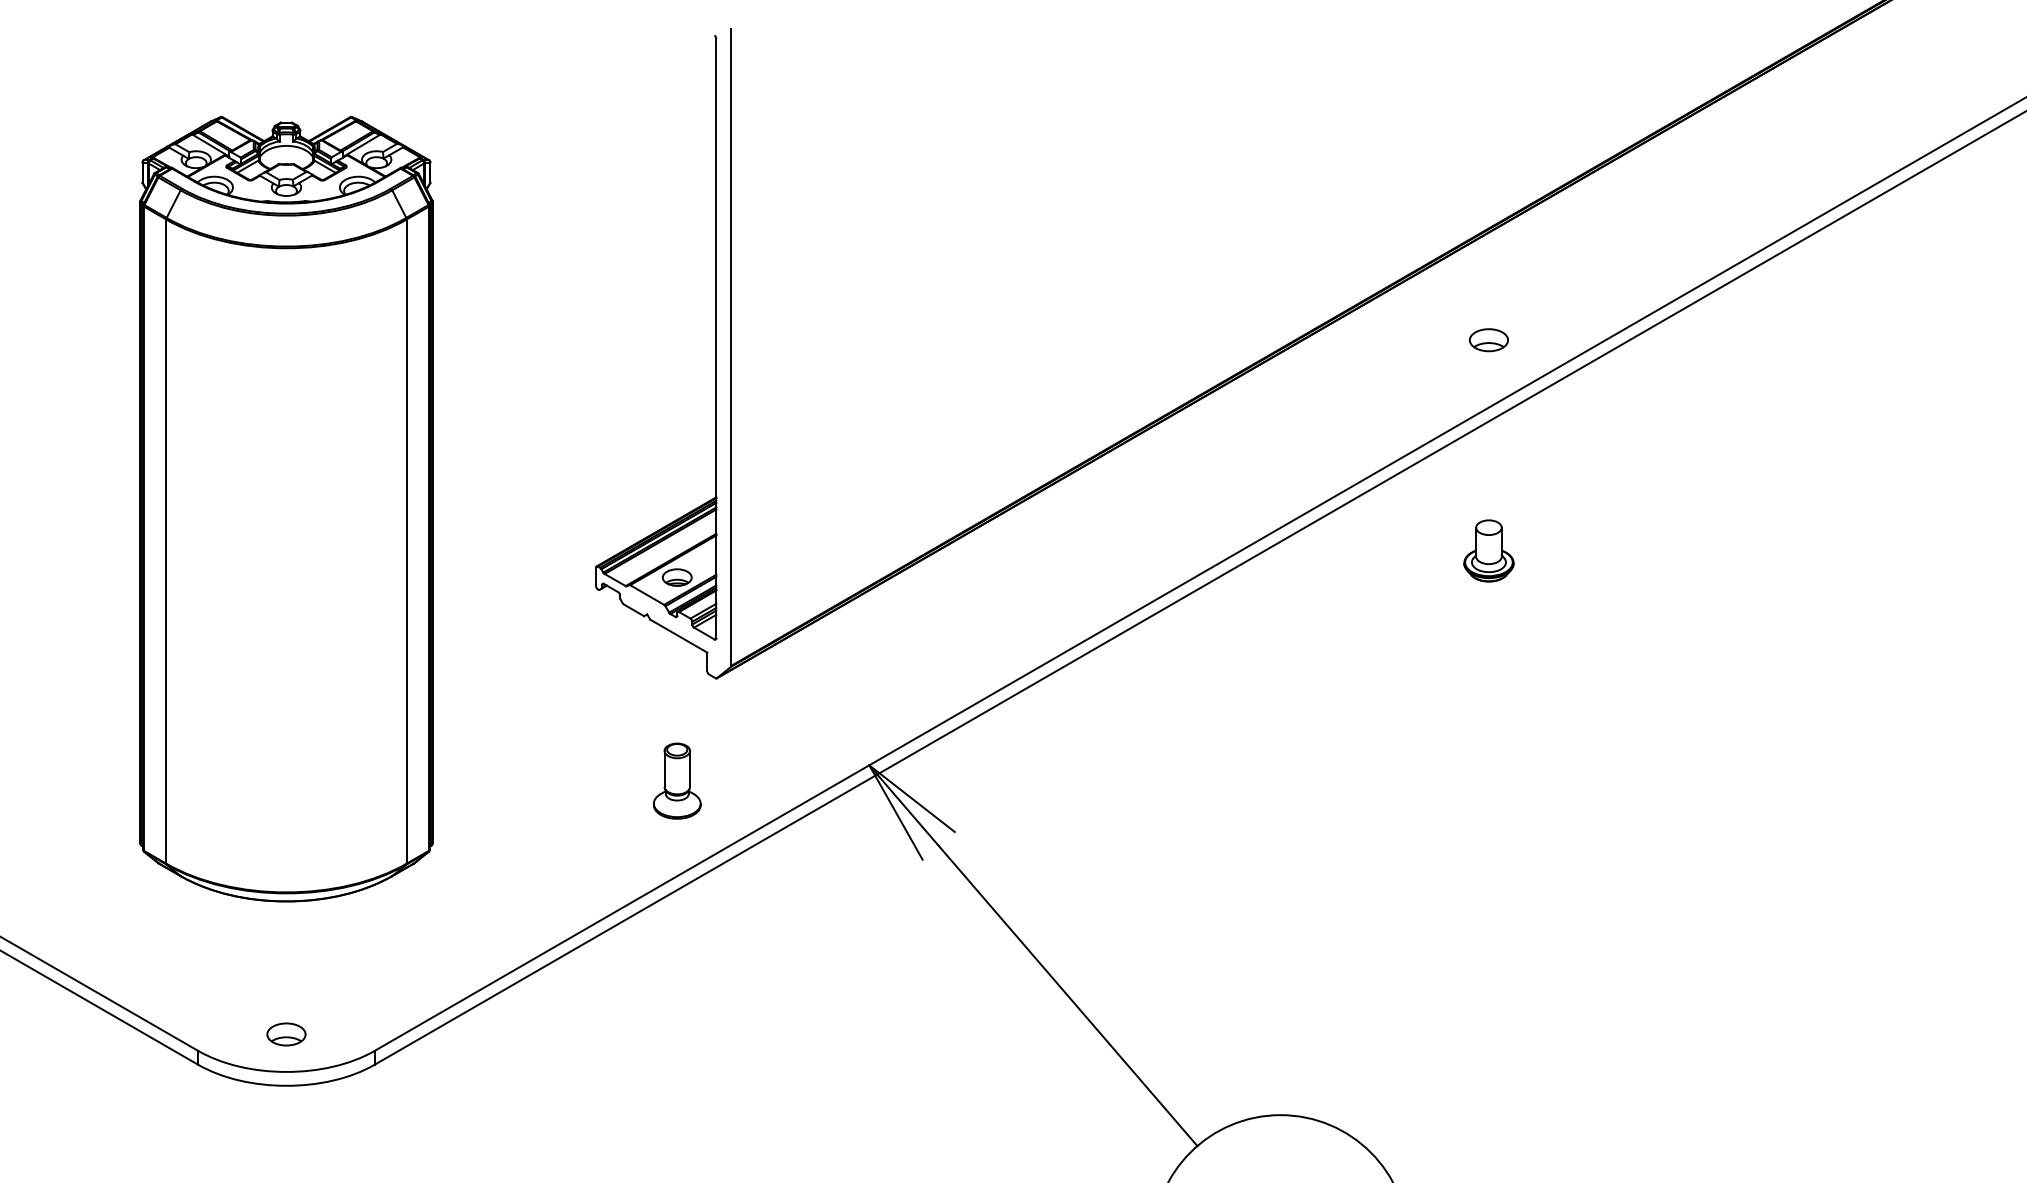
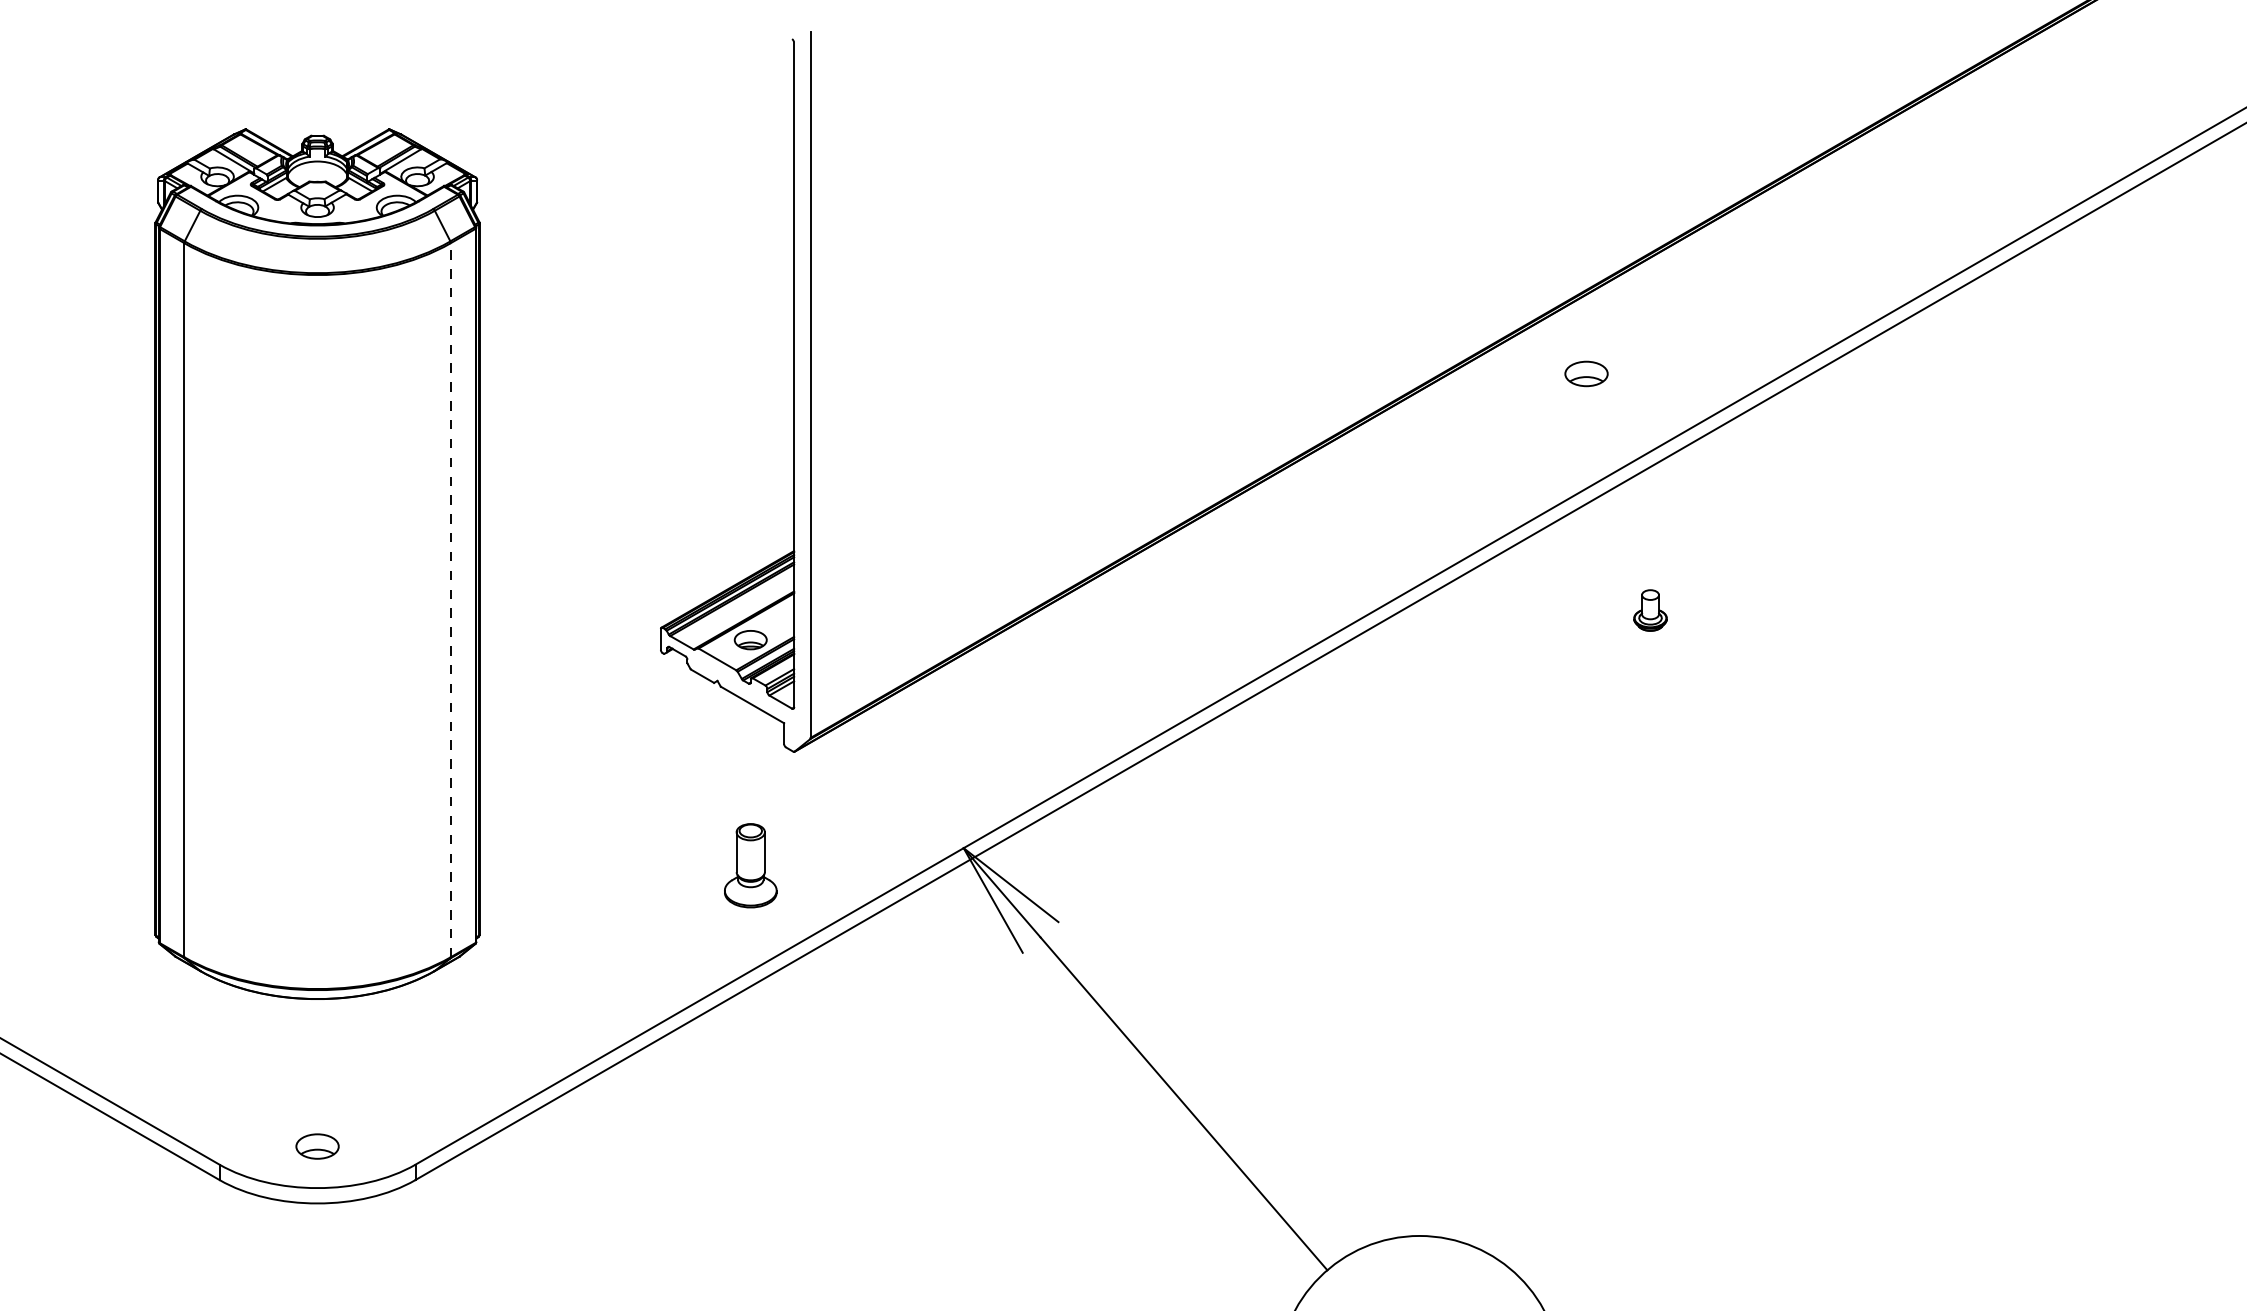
part: (1488, 339) -> (1586, 373), moved
line: (406, 540) -> (450, 599), solid -> dashed
part: (1488, 550) -> (1650, 610), size x0.6

